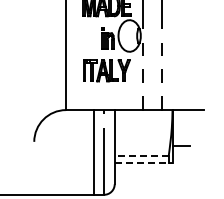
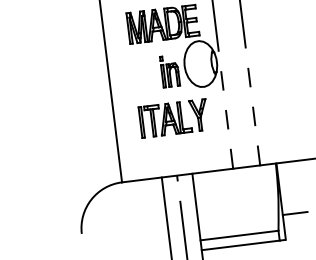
line: (141, 156) -> (239, 235), dashed -> solid
line: (141, 163) -> (240, 246), dashed -> solid

